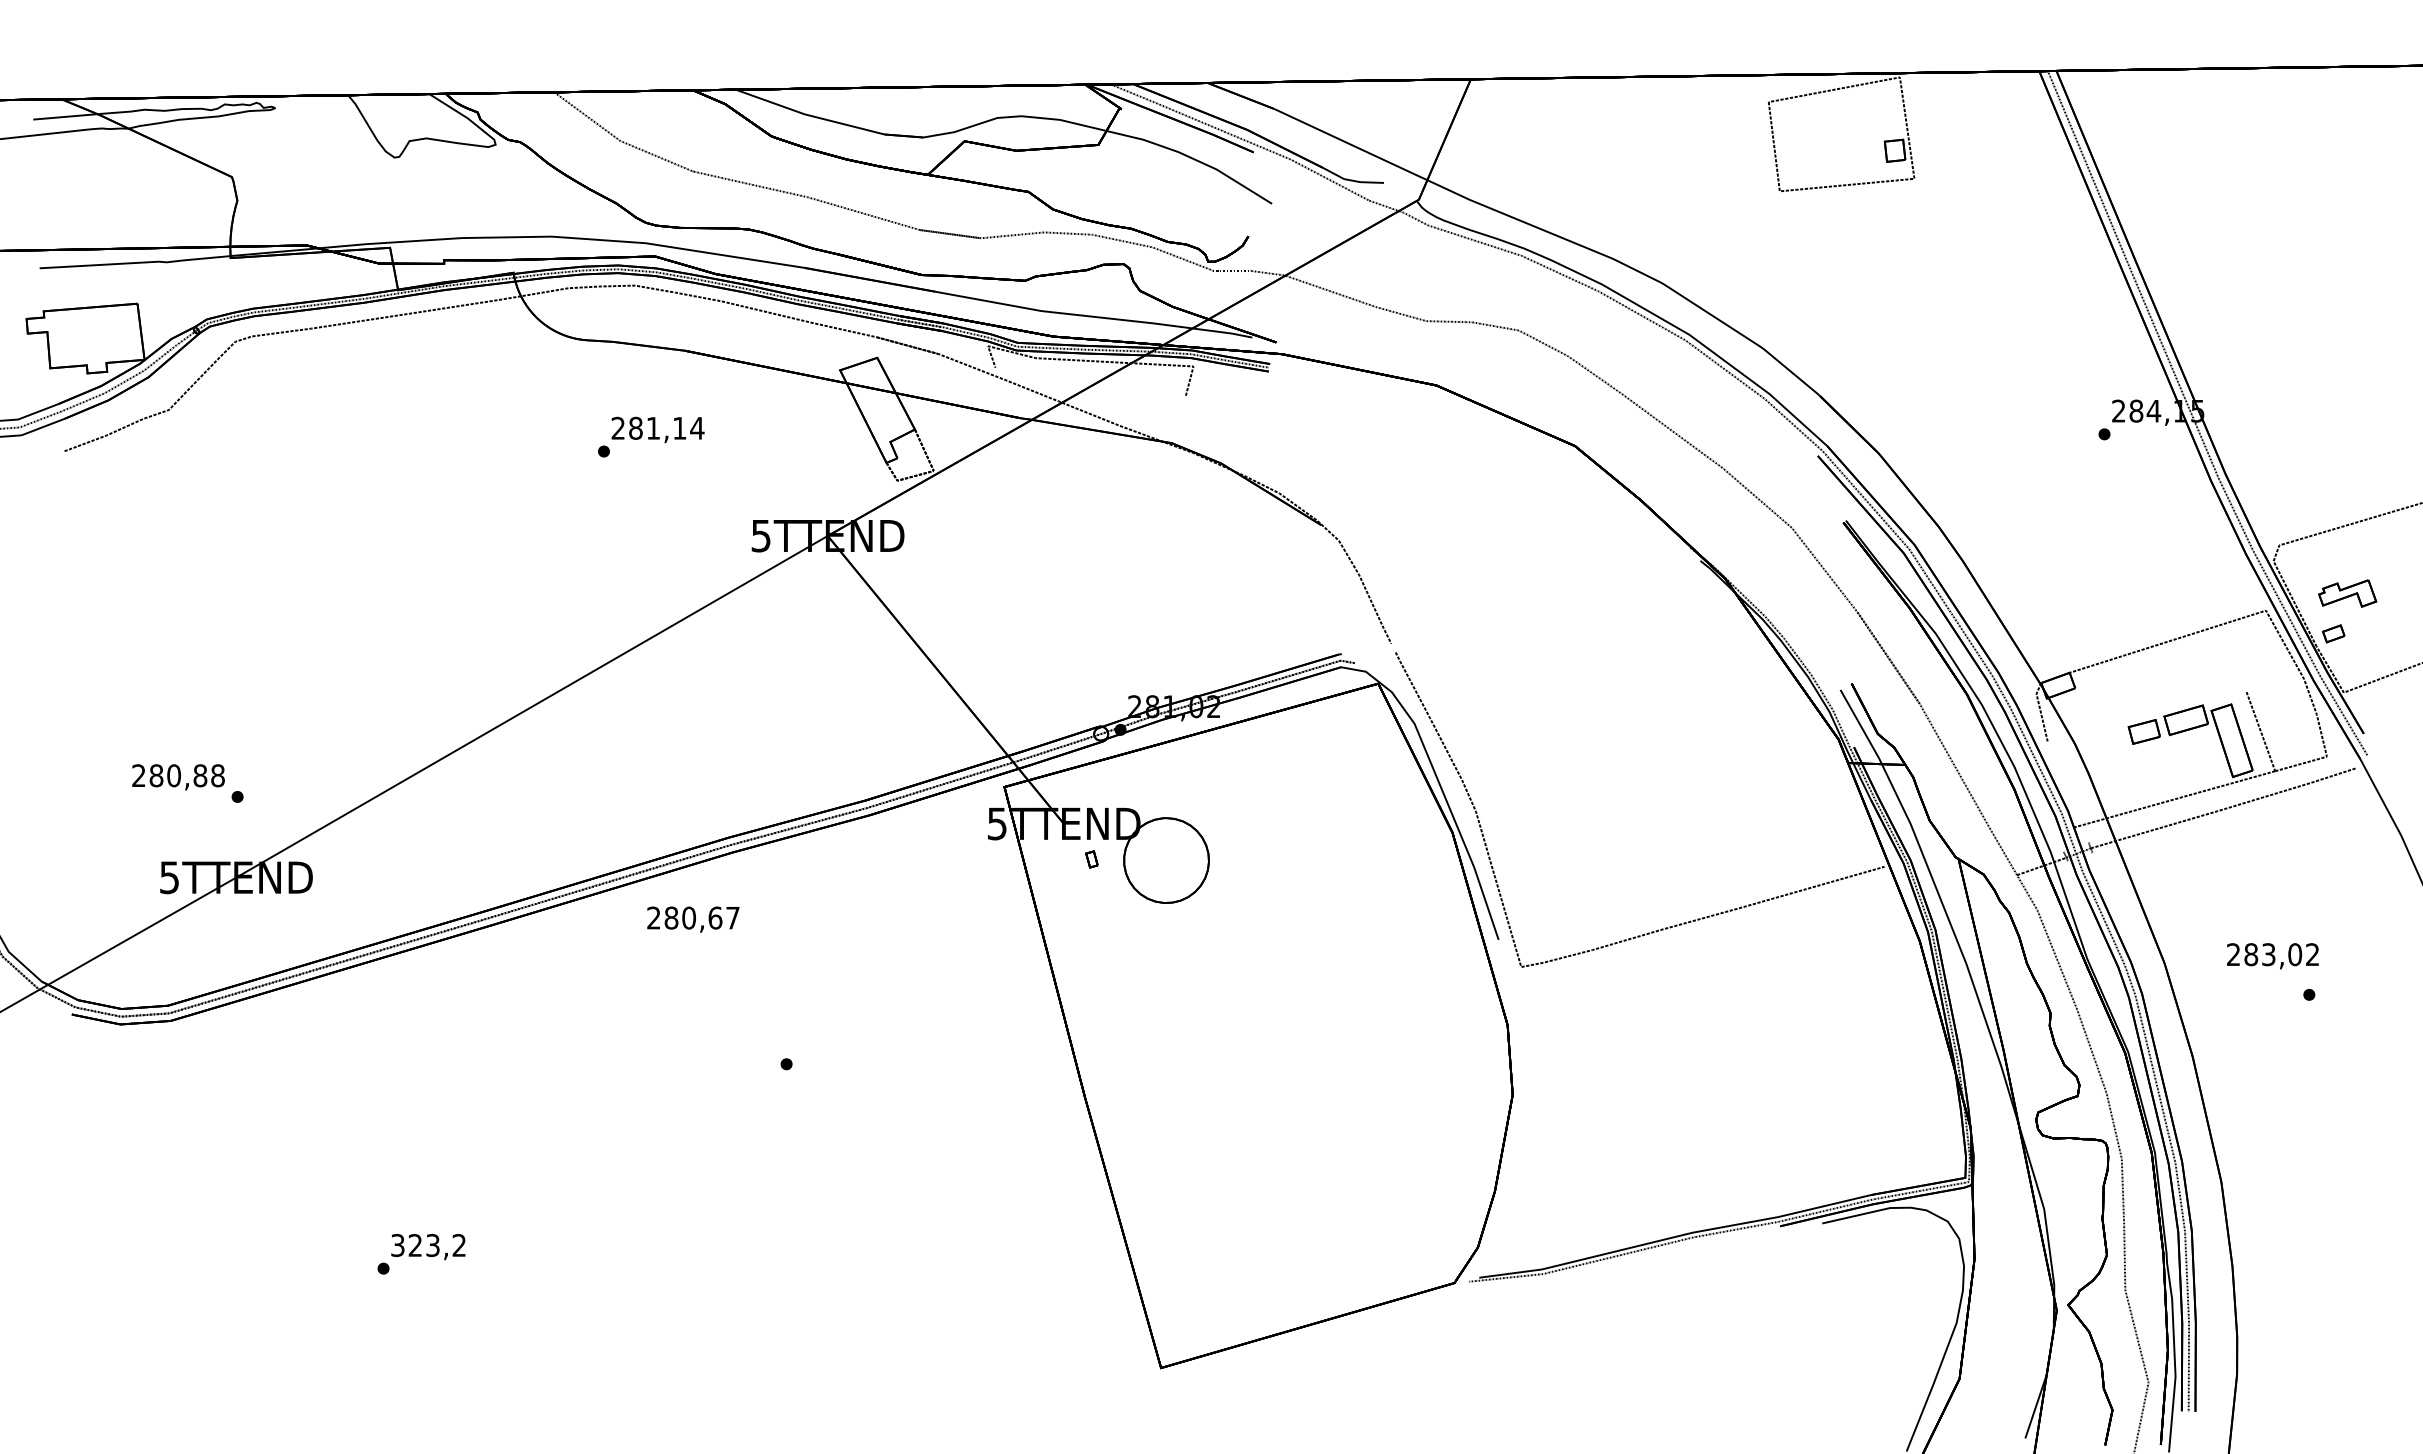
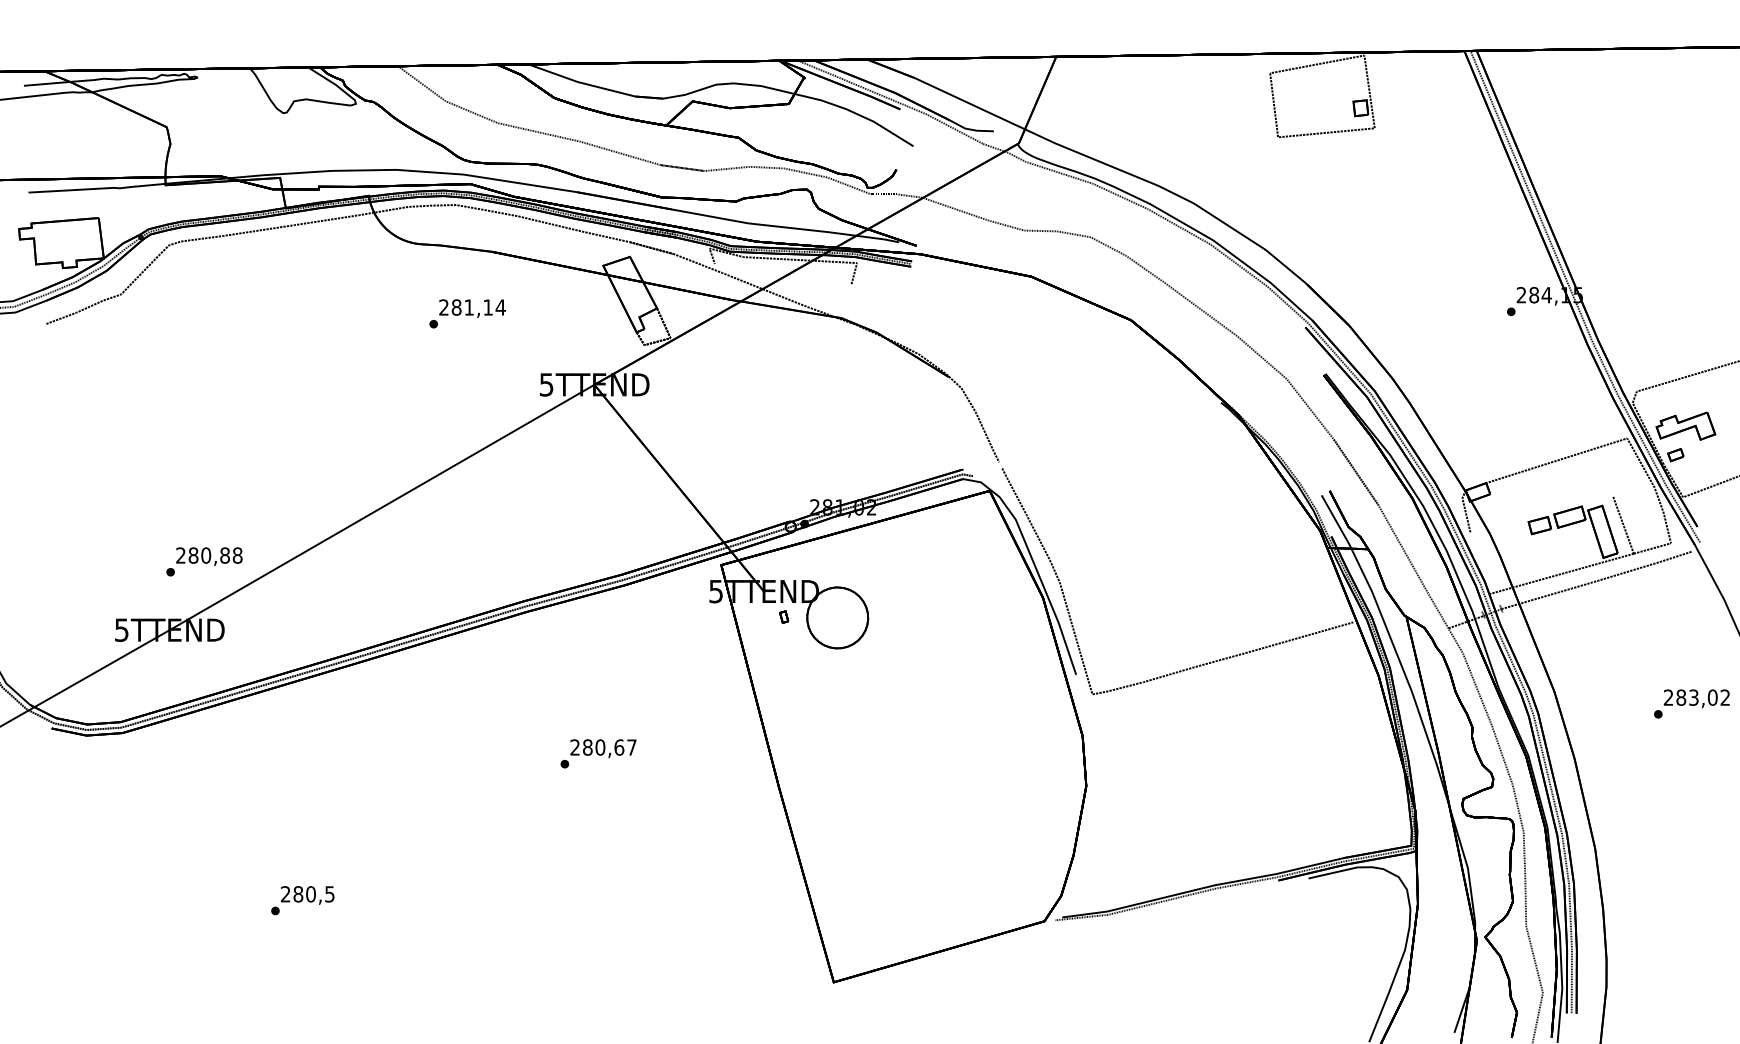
part: (2347, 593) -> (1685, 426), size x1.43
text: (178, 777) -> (209, 556), moved
text: (693, 919) -> (603, 748), moved
text: (2272, 956) -> (1696, 699), moved
text: (428, 1245) -> (307, 894), 323,2 -> 280,5

